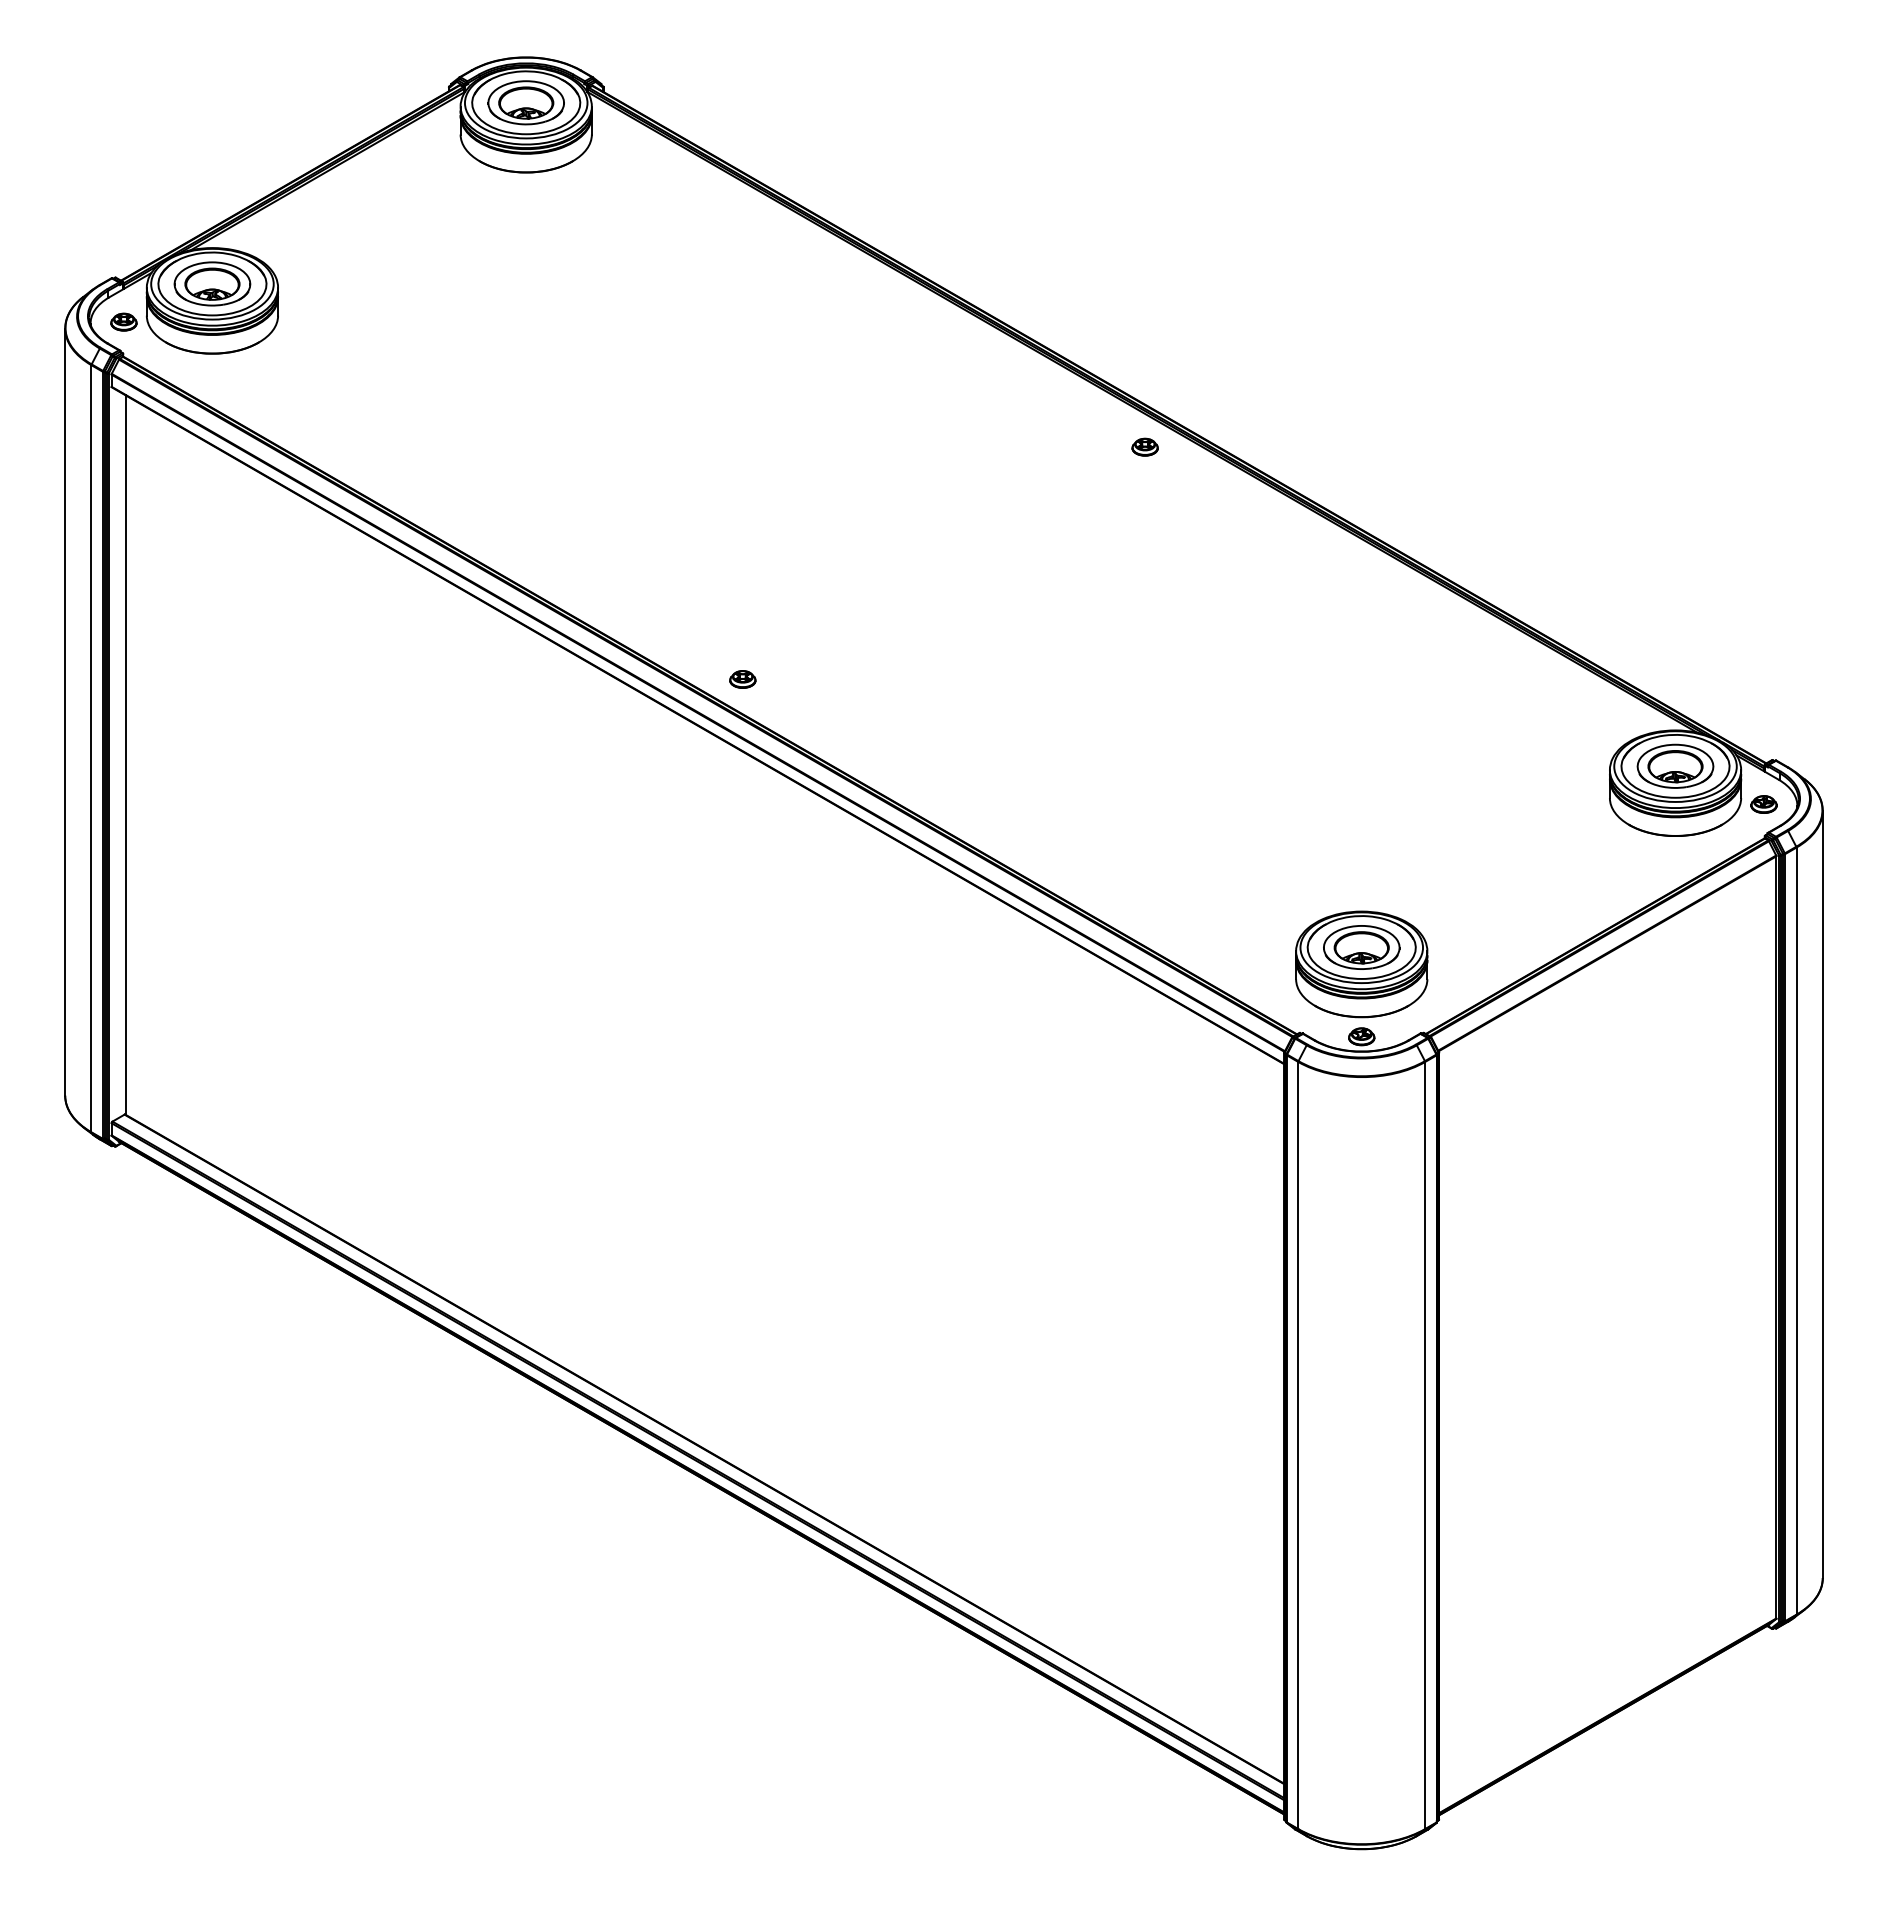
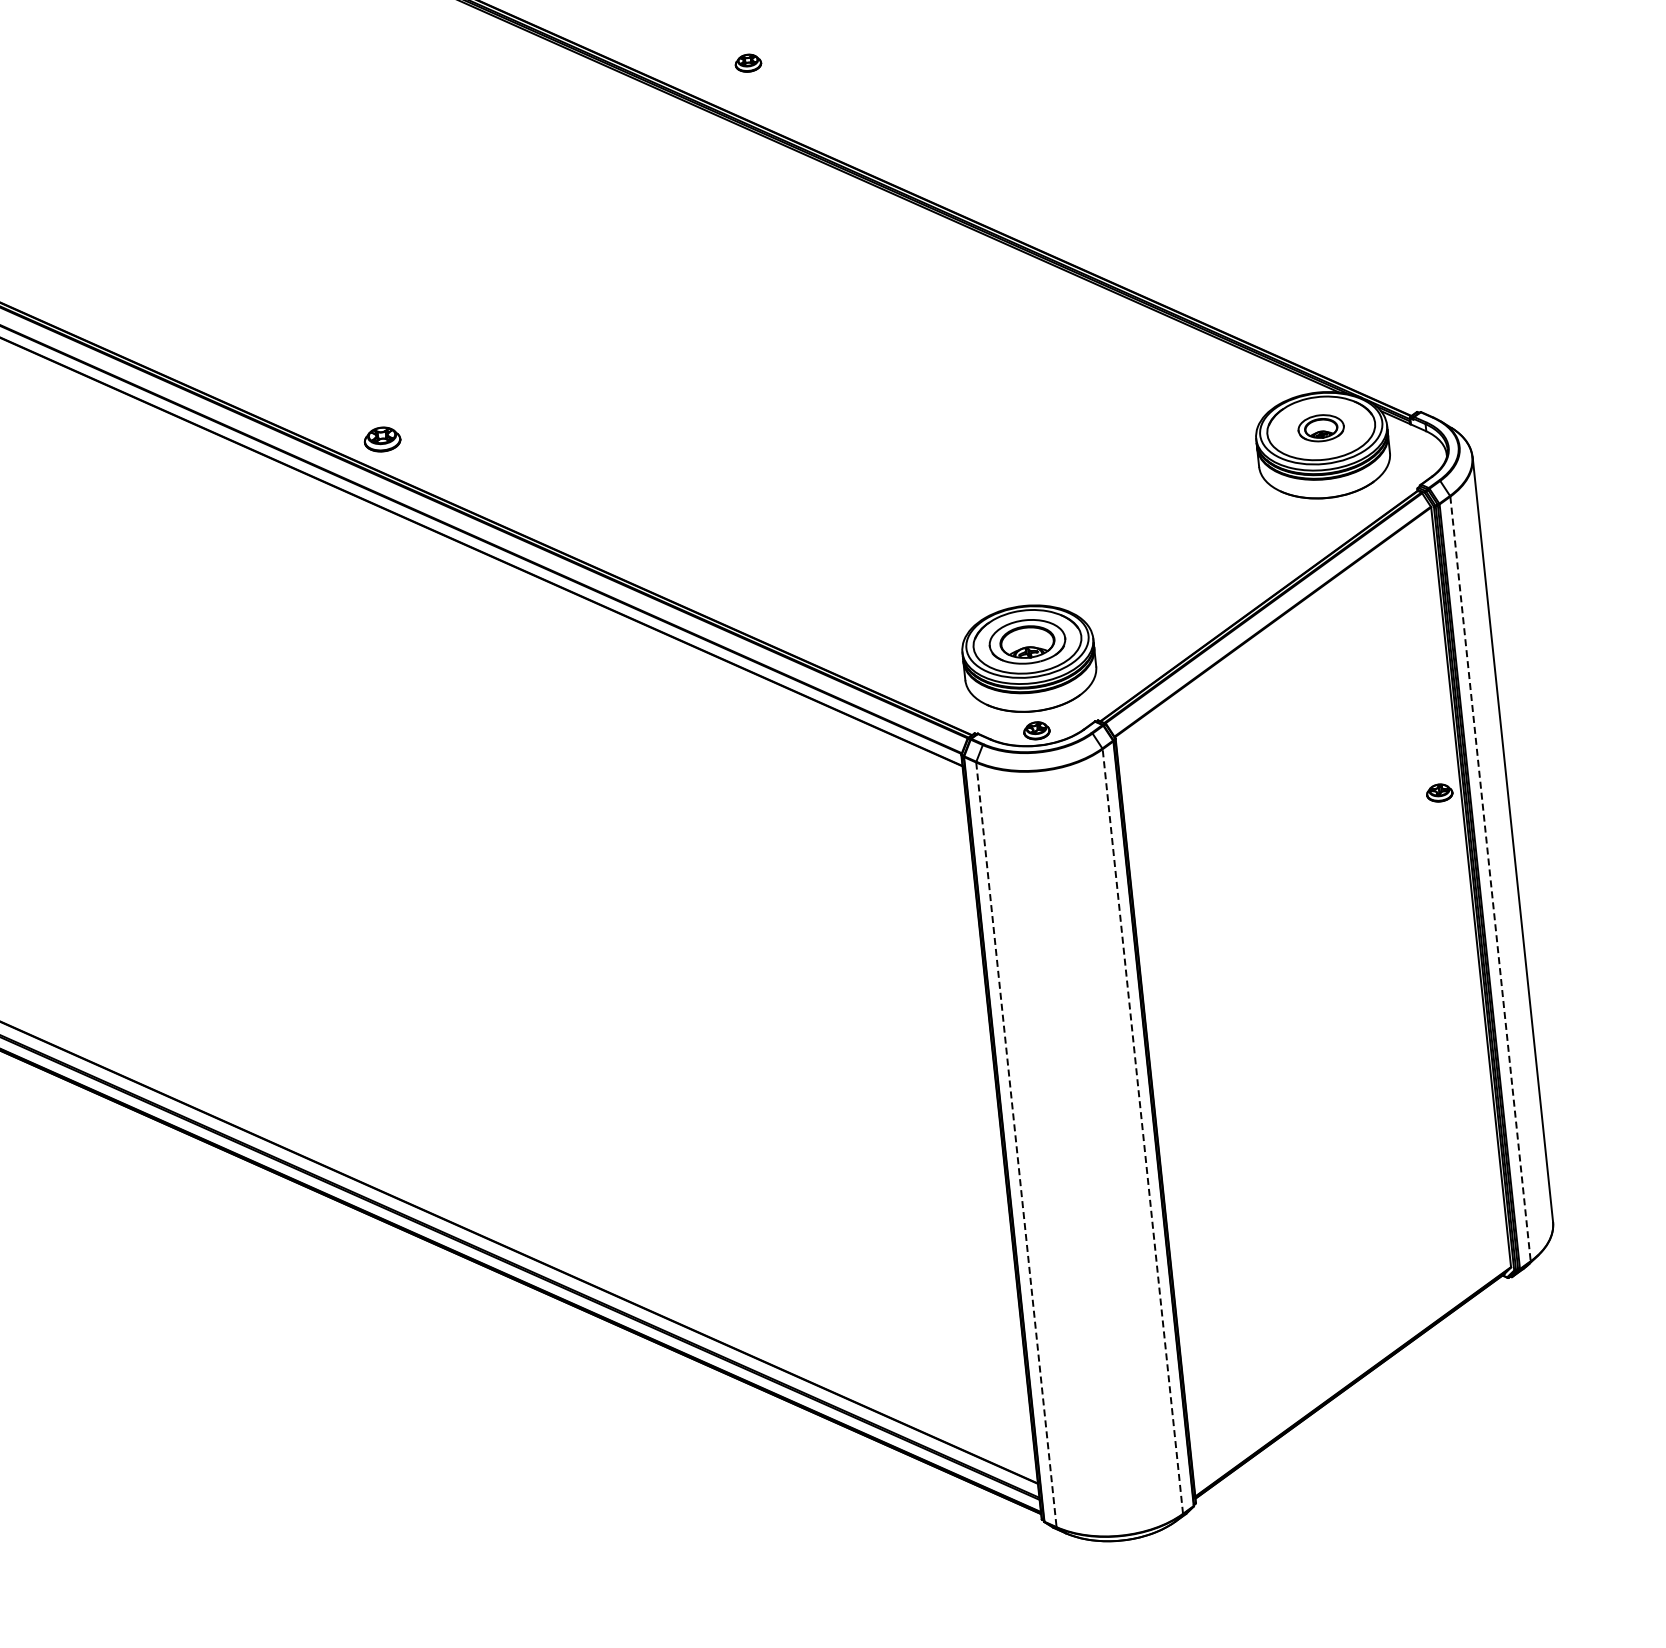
part: (1144, 446) -> (747, 62), moved
part: (742, 679) -> (382, 439), size x1.4
part: (1675, 765) -> (1321, 427), size x0.6
part: (1763, 804) -> (1439, 793), moved
line: (1796, 1231) -> (1490, 879), solid -> dashed
line: (1298, 1445) -> (1016, 1144), solid -> dashed
line: (1425, 1445) -> (1143, 1131), solid -> dashed

